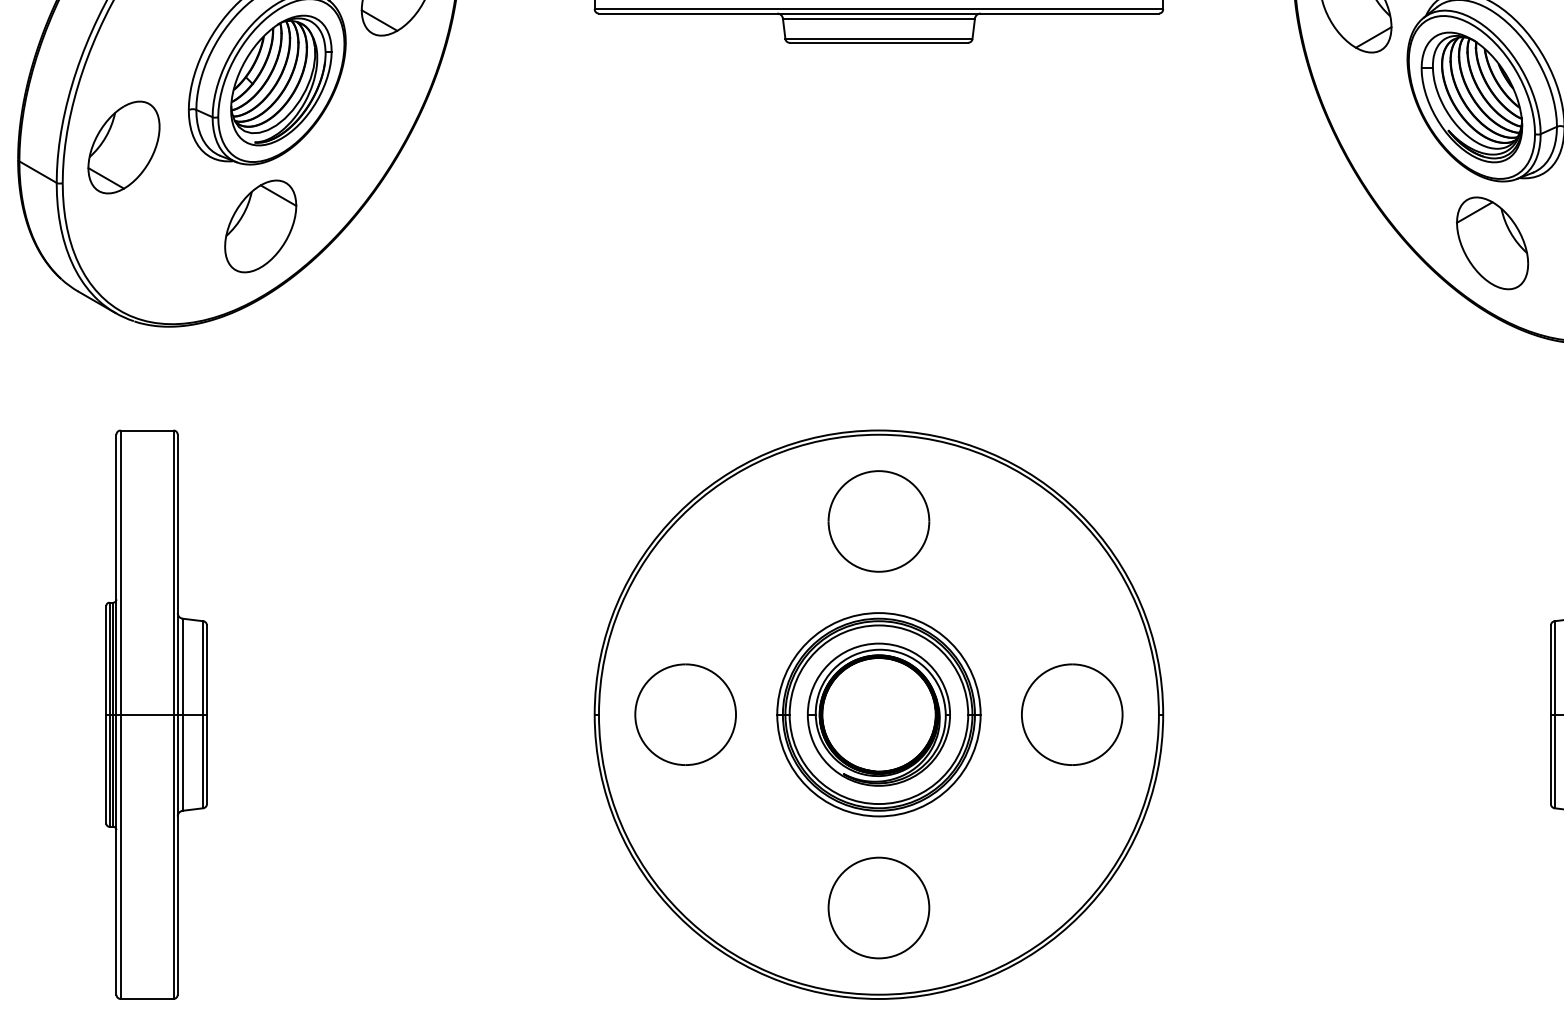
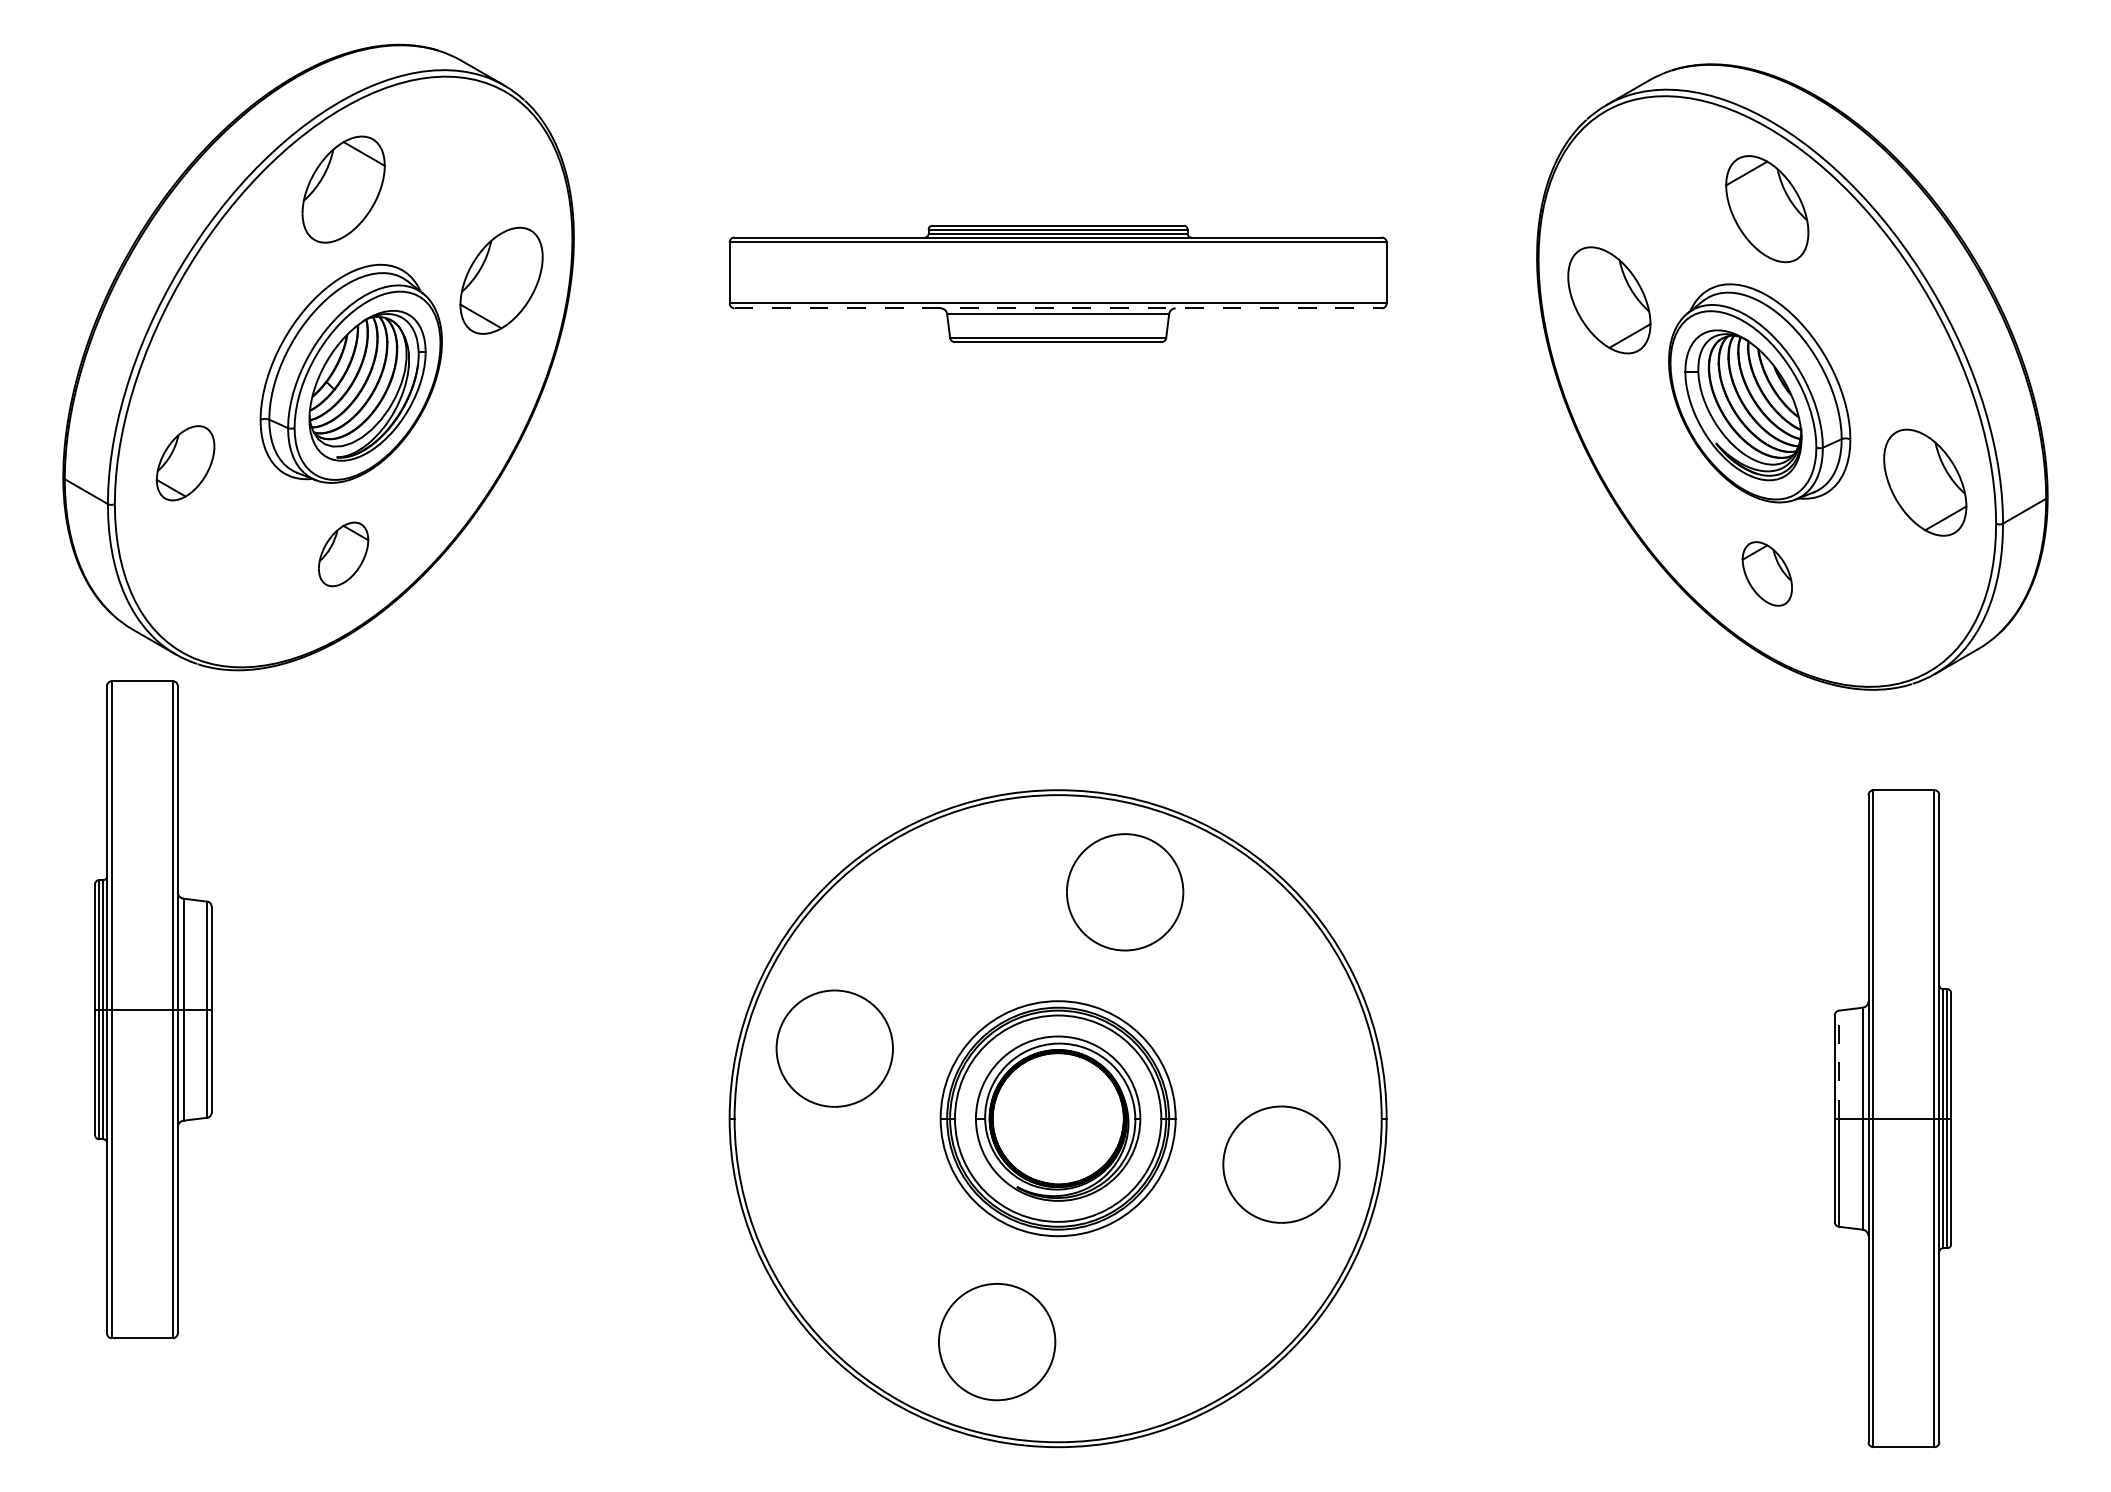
line: (879, 13) -> (1058, 308), solid -> dashed
part: (123, 147) -> (185, 463), size x0.7
part: (260, 226) -> (343, 554), size x0.6
part: (1492, 242) -> (1767, 573), size x0.6
part: (879, 521) -> (1125, 892), moved
line: (1555, 667) -> (1839, 1064), solid -> dashed
part: (156, 714) -> (153, 1009), moved
part: (685, 714) -> (834, 1048), moved
part: (1072, 714) -> (1281, 1164), moved
part: (879, 908) -> (997, 1342), moved

